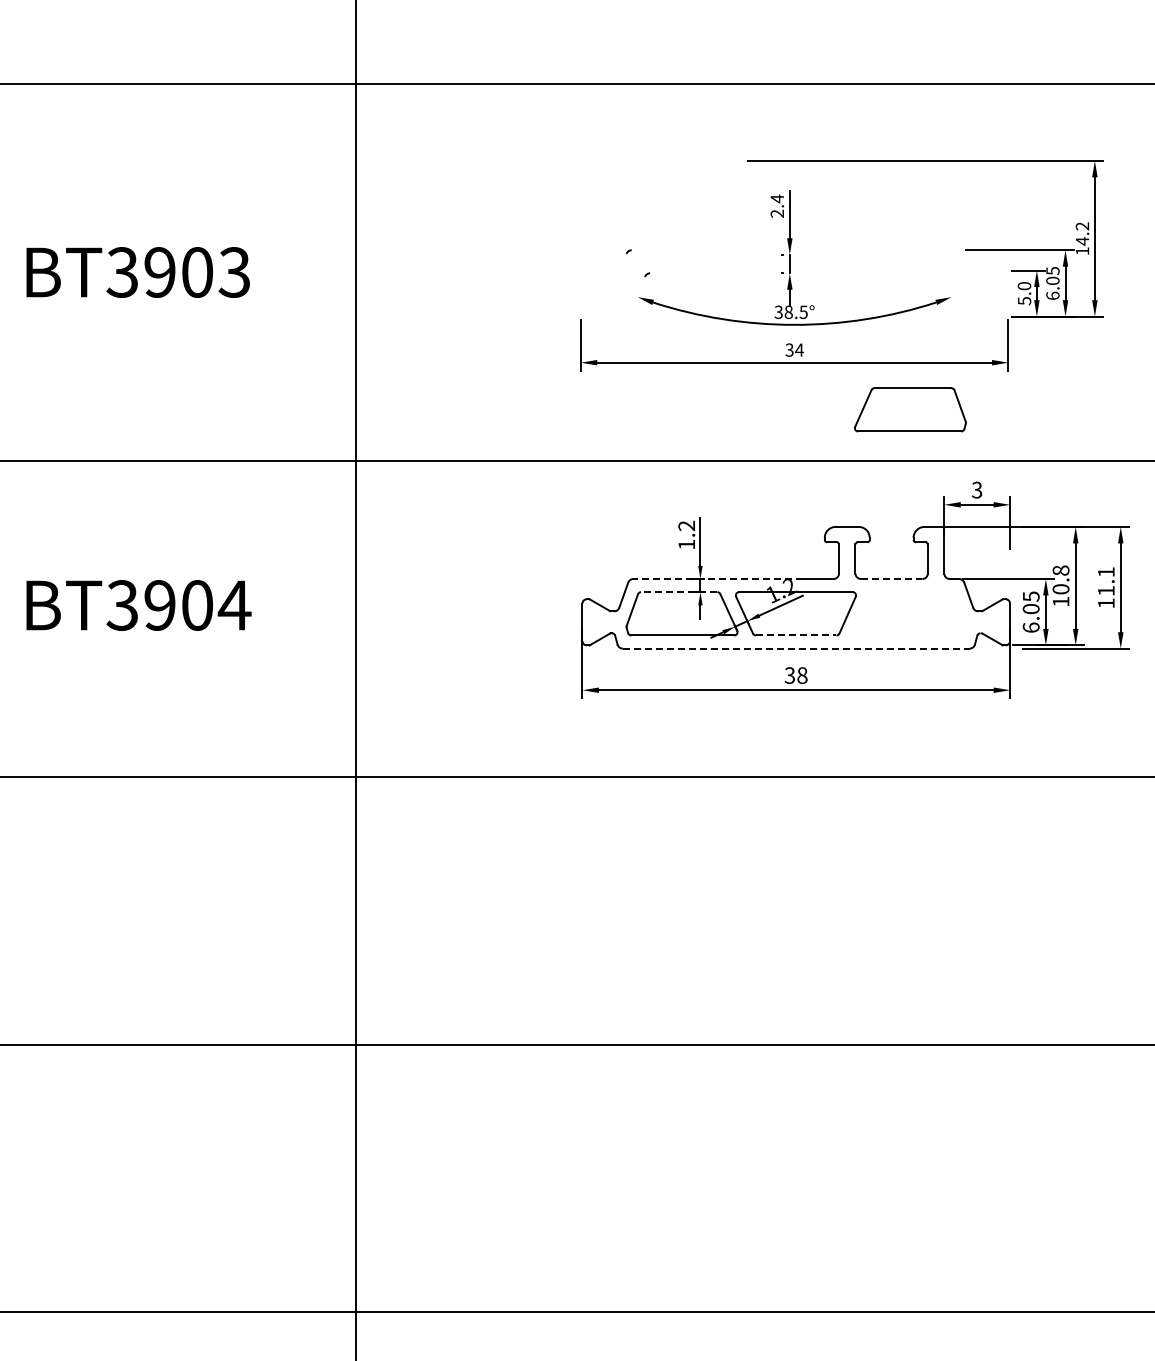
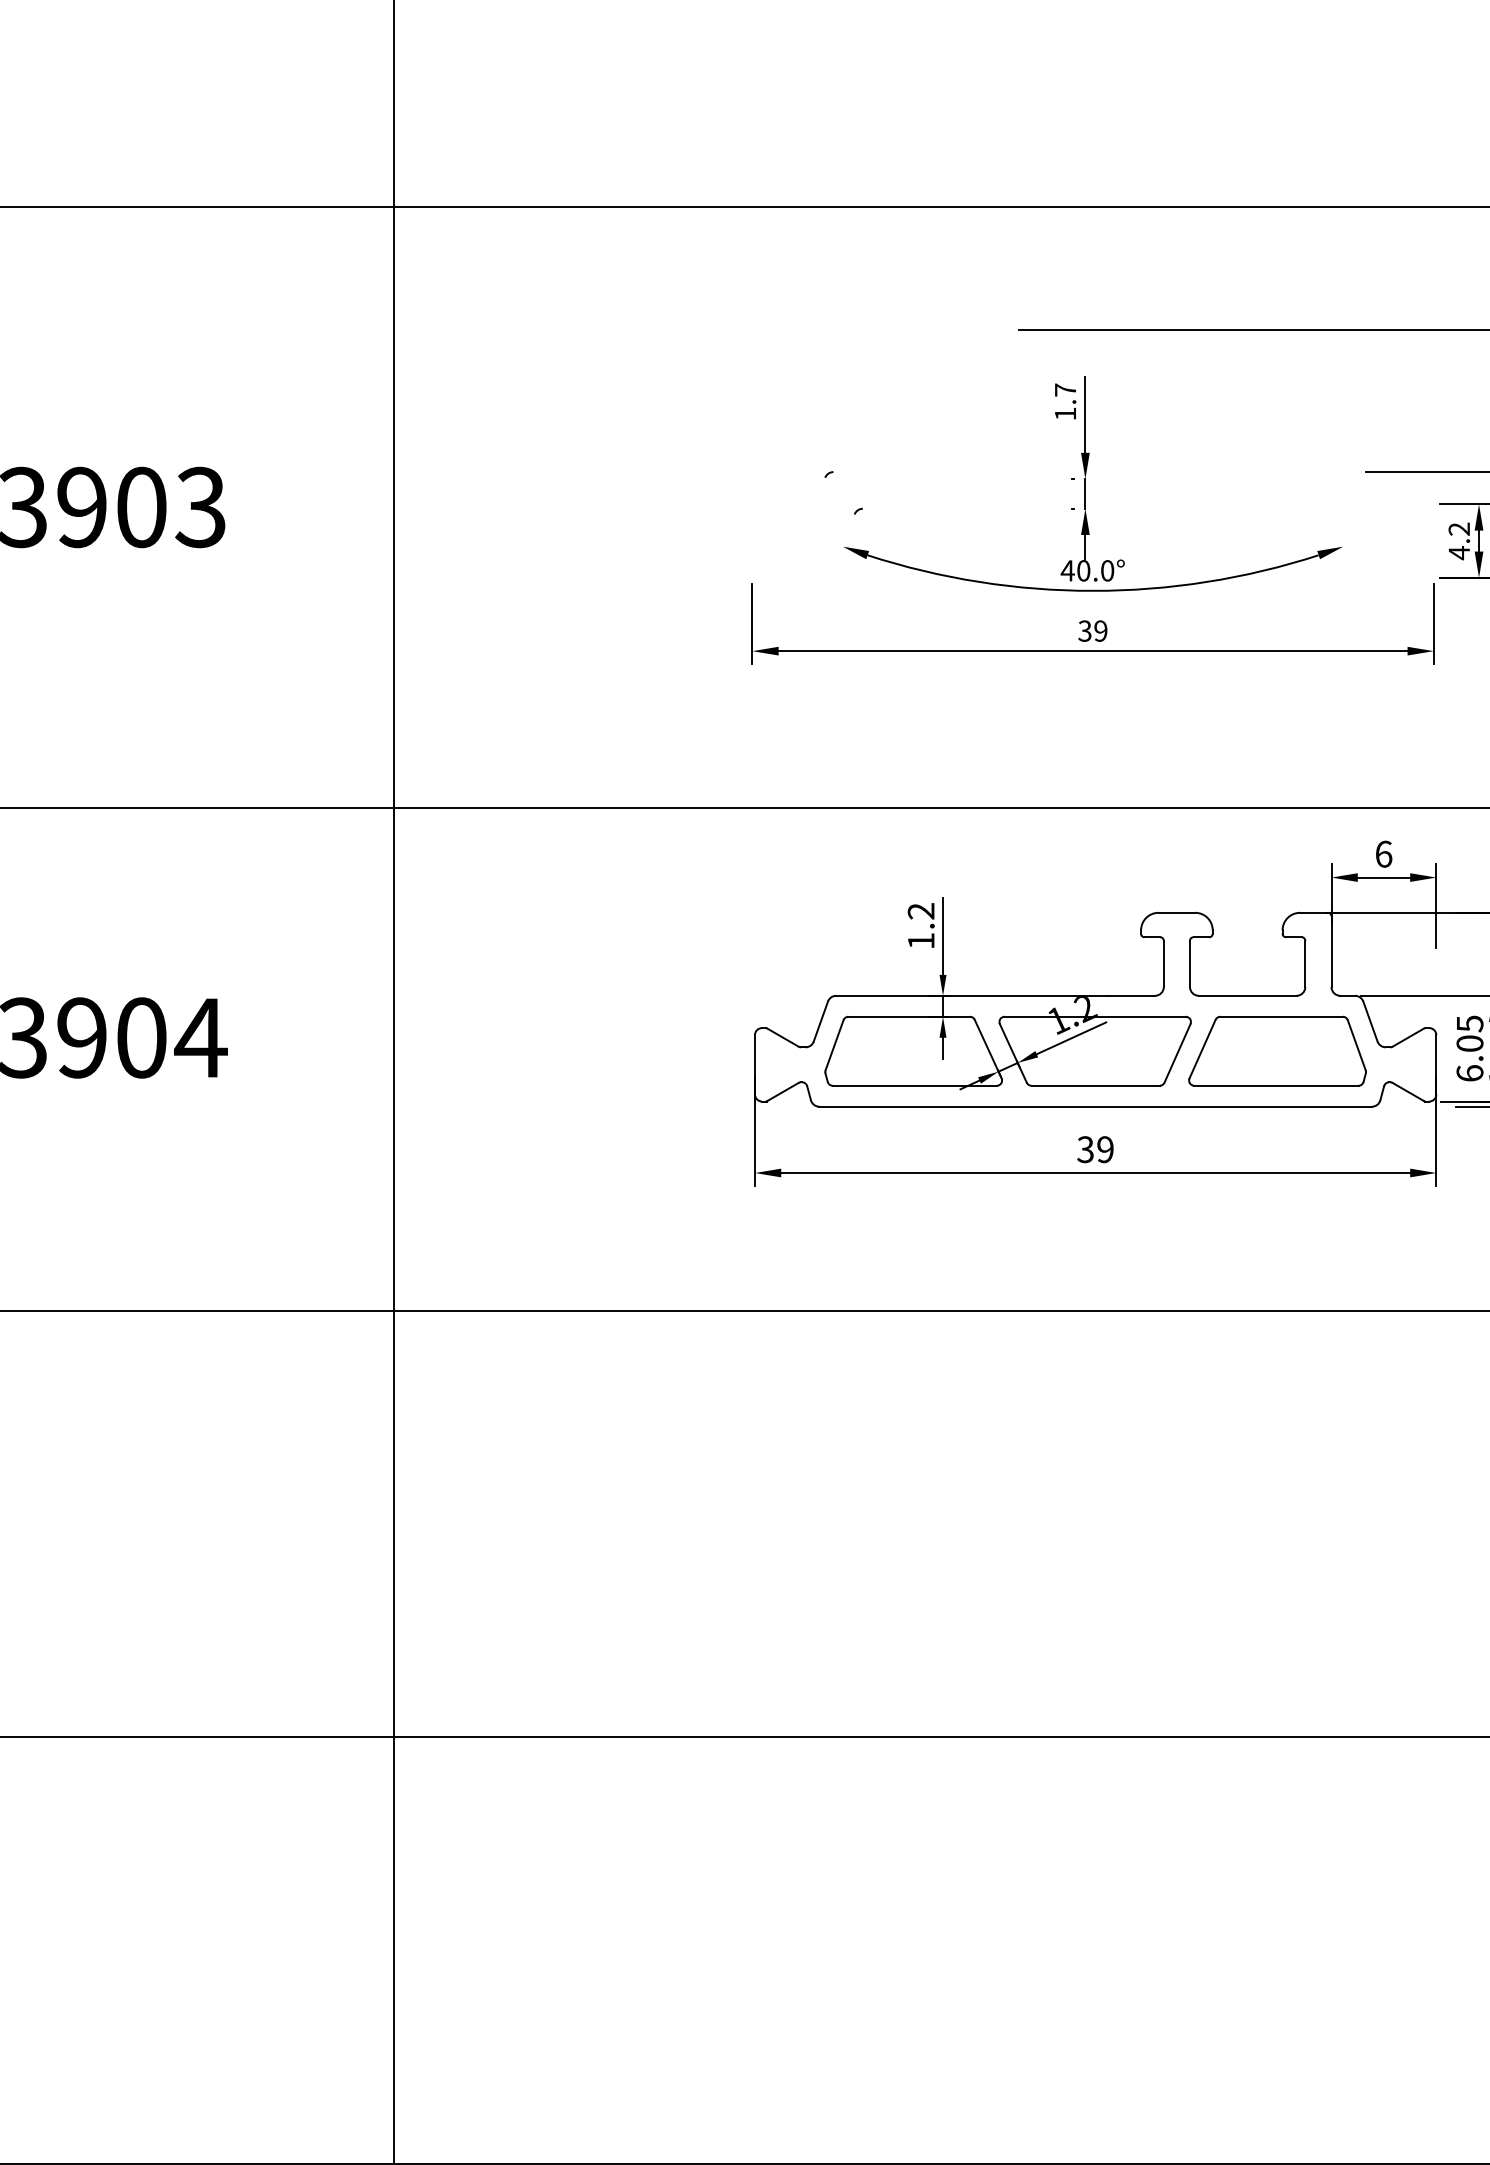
text: (776, 205) -> (1064, 400), 2.4 -> 1.7
text: (1024, 293) -> (1459, 540), 5.0 -> 4.2
text: (790, 312) -> (1086, 571), 38.5° -> 40.0°
text: (799, 349) -> (1100, 630), 34 -> 39
part: (910, 409) -> (1277, 1050), moved
text: (976, 489) -> (1382, 853), 3 -> 6
line: (718, 579) -> (971, 996), dashed -> solid
line: (891, 579) -> (1247, 996), dashed -> solid
line: (678, 592) -> (908, 1017), dashed -> solid
line: (796, 635) -> (1096, 1085), dashed -> solid
line: (796, 648) -> (1096, 1106), dashed -> solid
text: (802, 675) -> (1105, 1149), 38 -> 39

